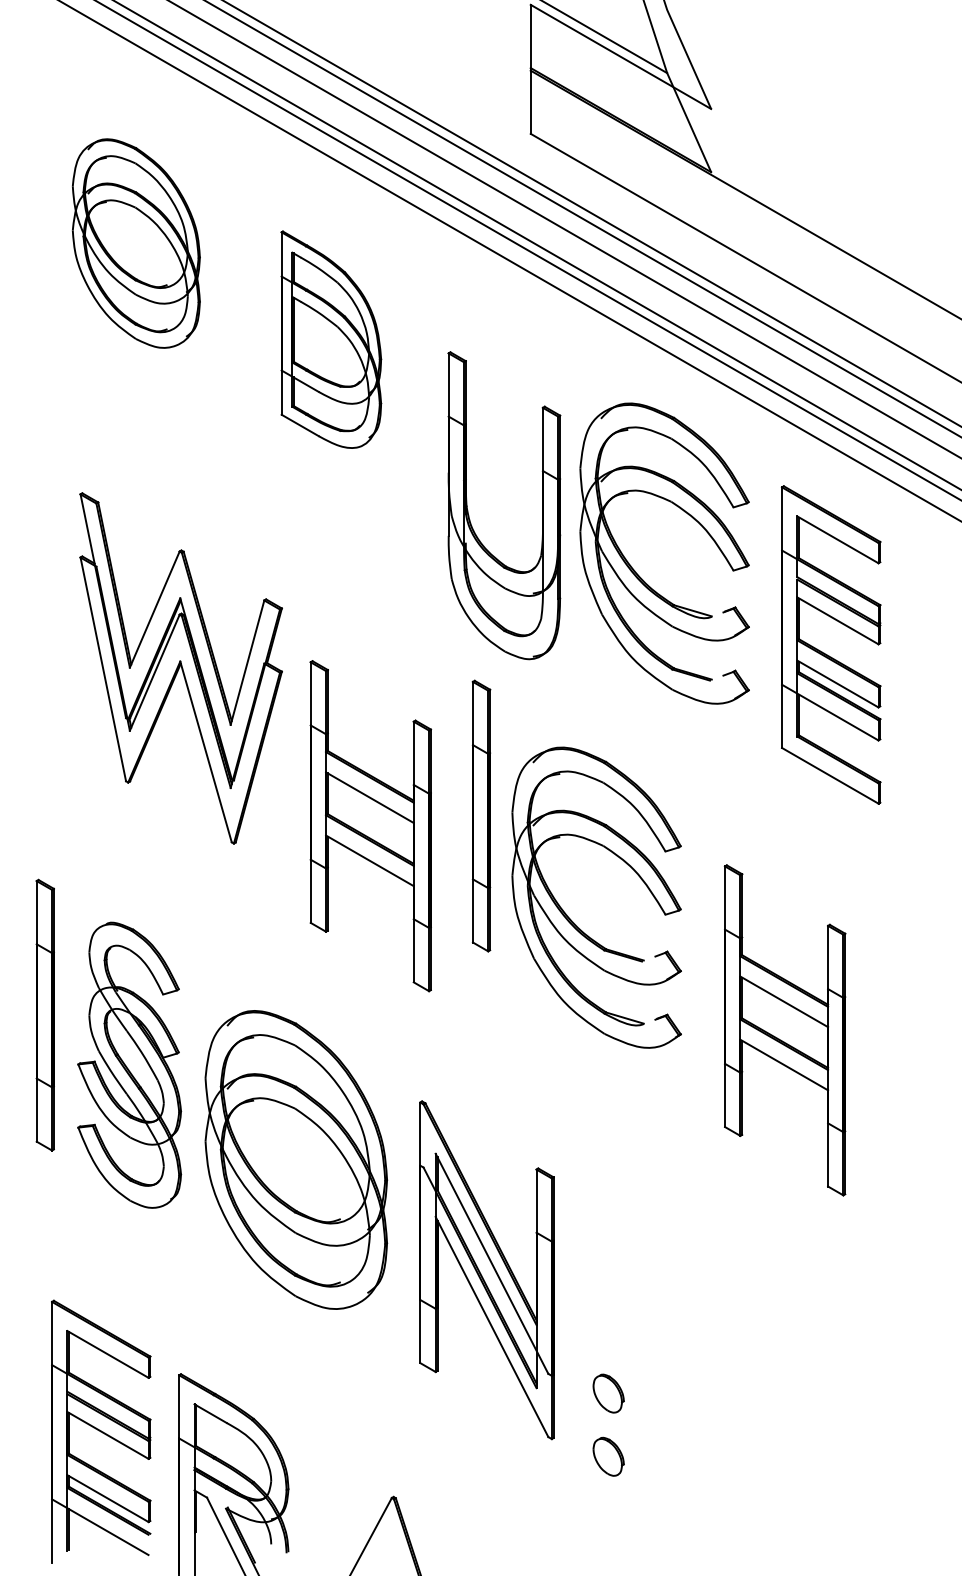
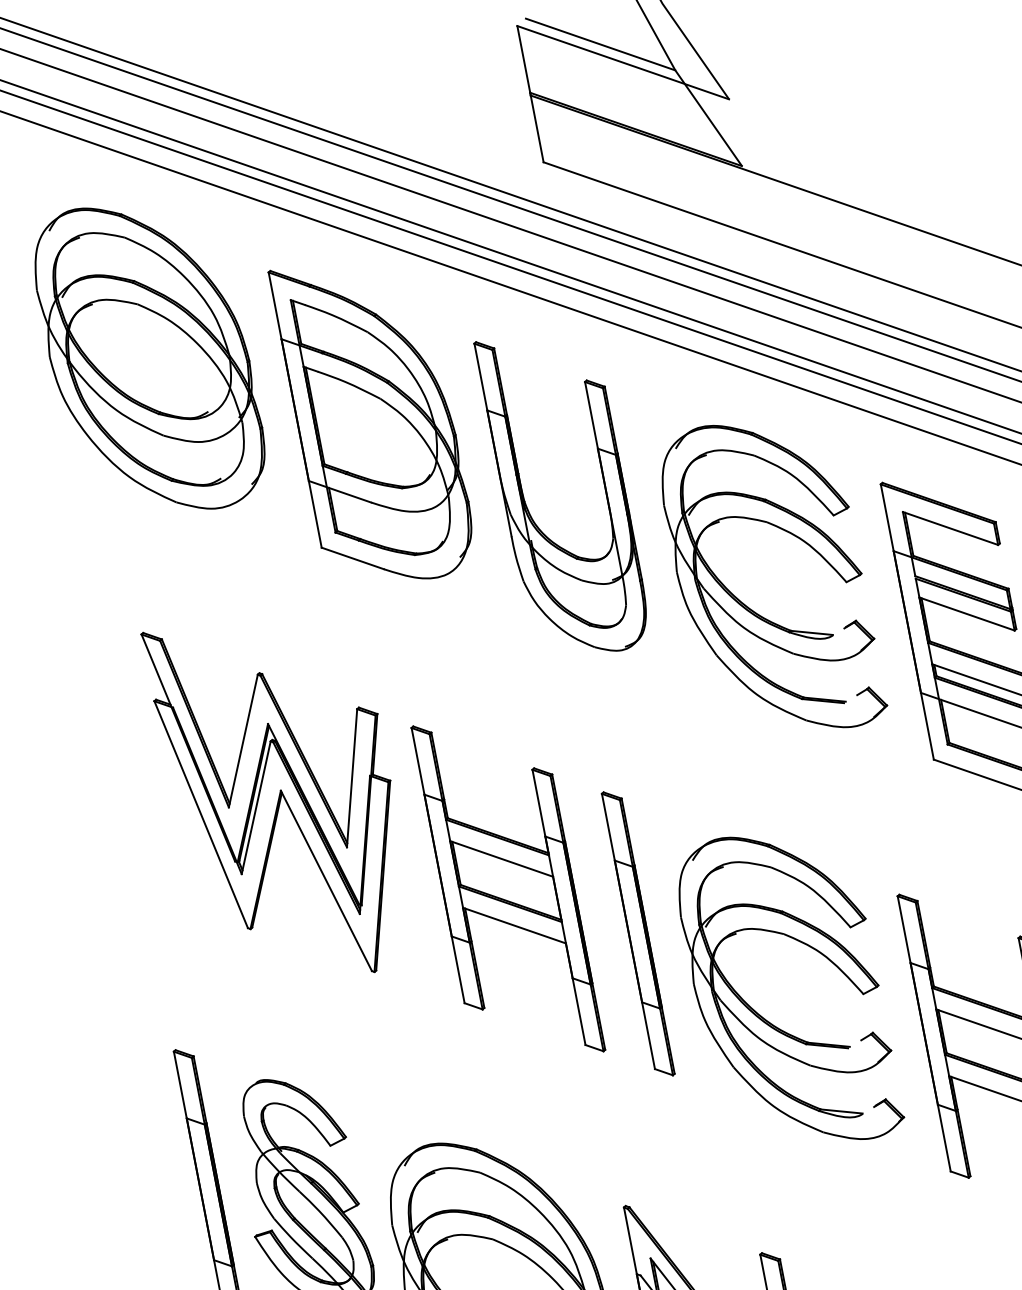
part: (136, 243) -> (149, 358), size x1.43
part: (331, 339) -> (375, 419), size x1.43
part: (468, 510) -> (527, 505), moved
part: (481, 815) -> (638, 933), moved
part: (370, 826) -> (508, 889), moved
part: (572, 920) -> (766, 1019), moved

